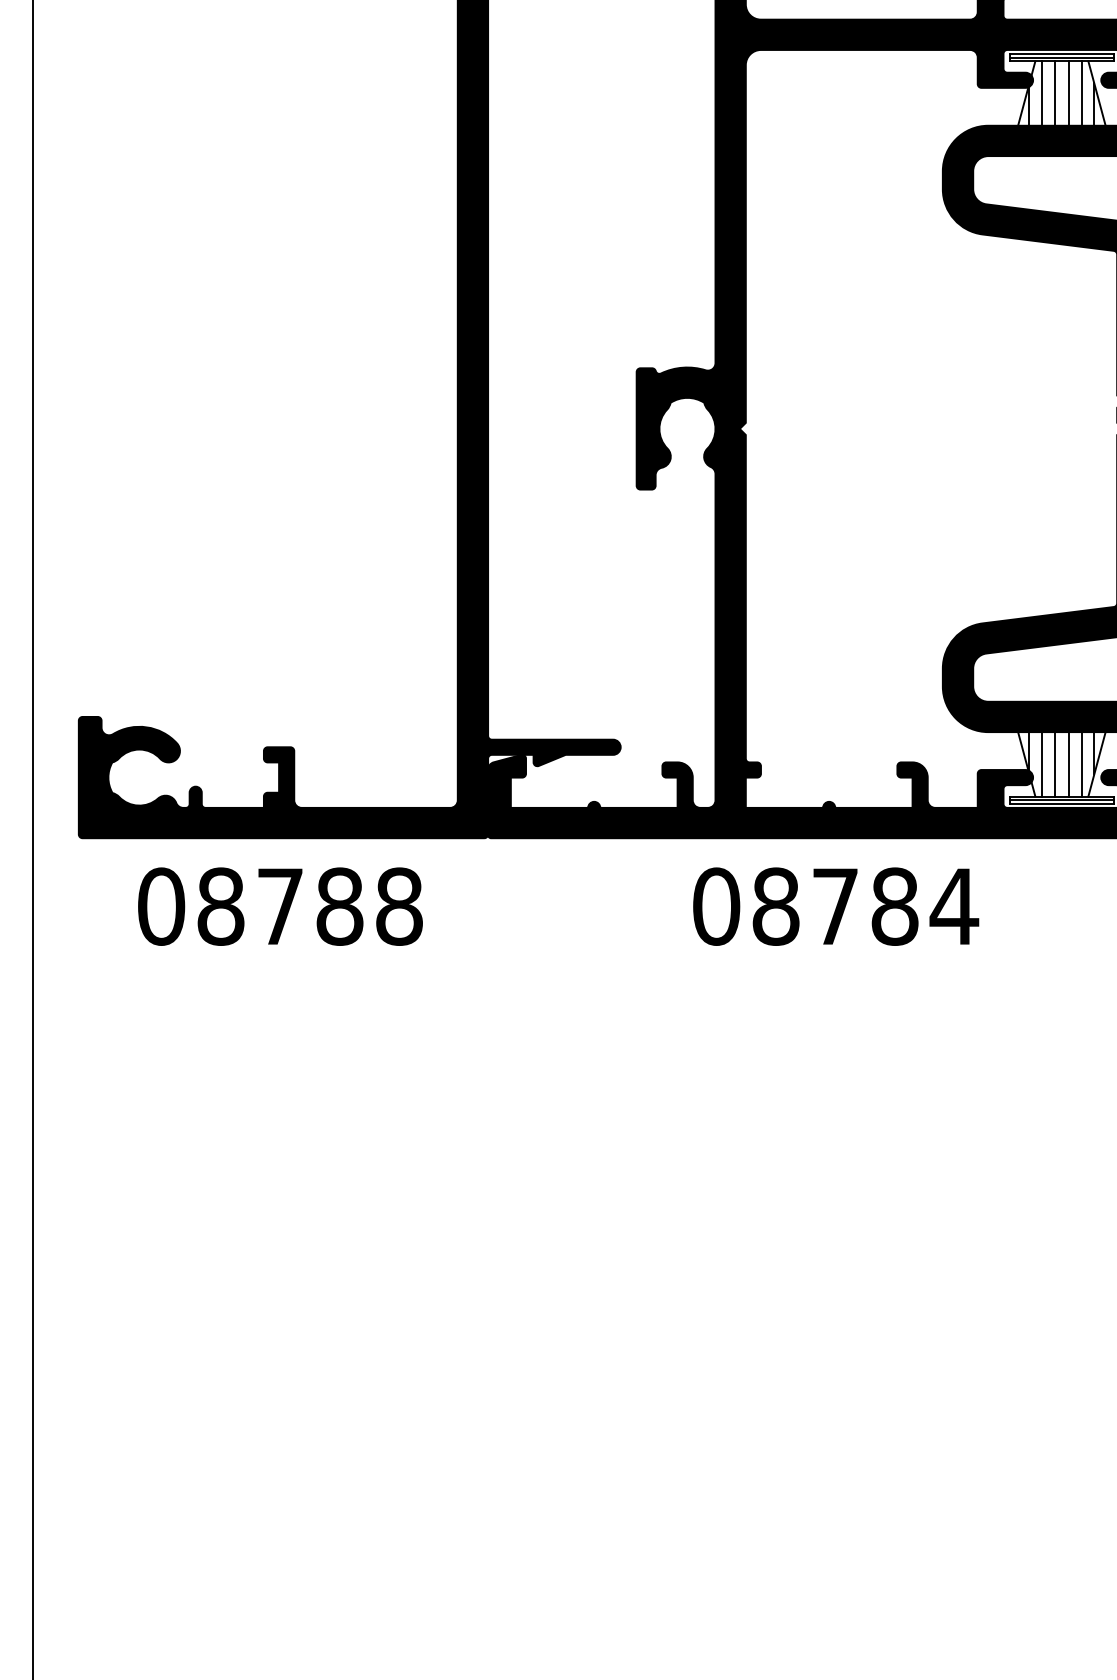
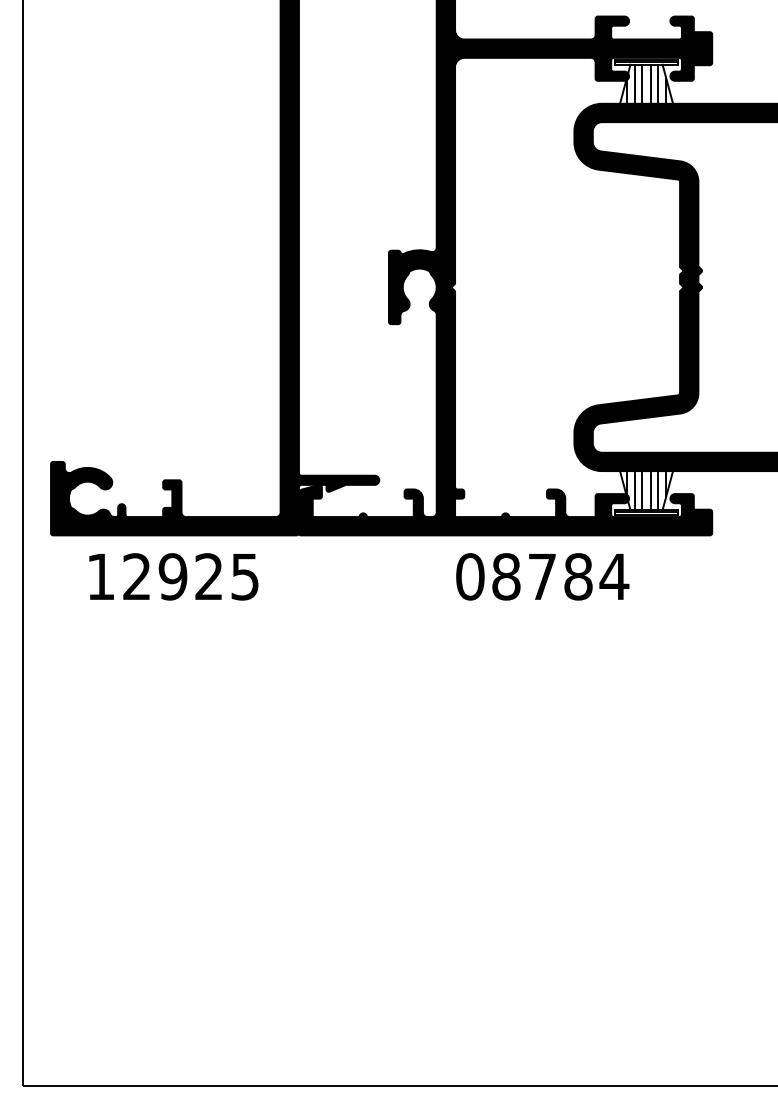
text: (279, 906) -> (172, 576), 08788 -> 12925
text: (835, 906) -> (542, 576), moved

